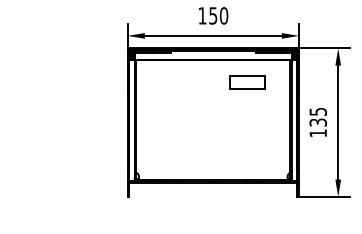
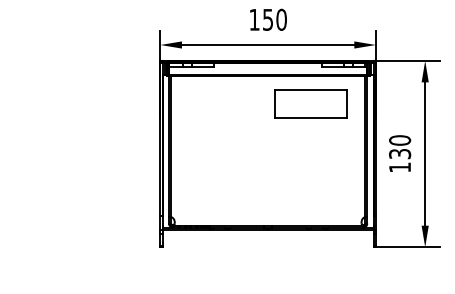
part: (247, 82) -> (311, 103), size x1.67
text: (317, 111) -> (399, 140), 135 -> 130

